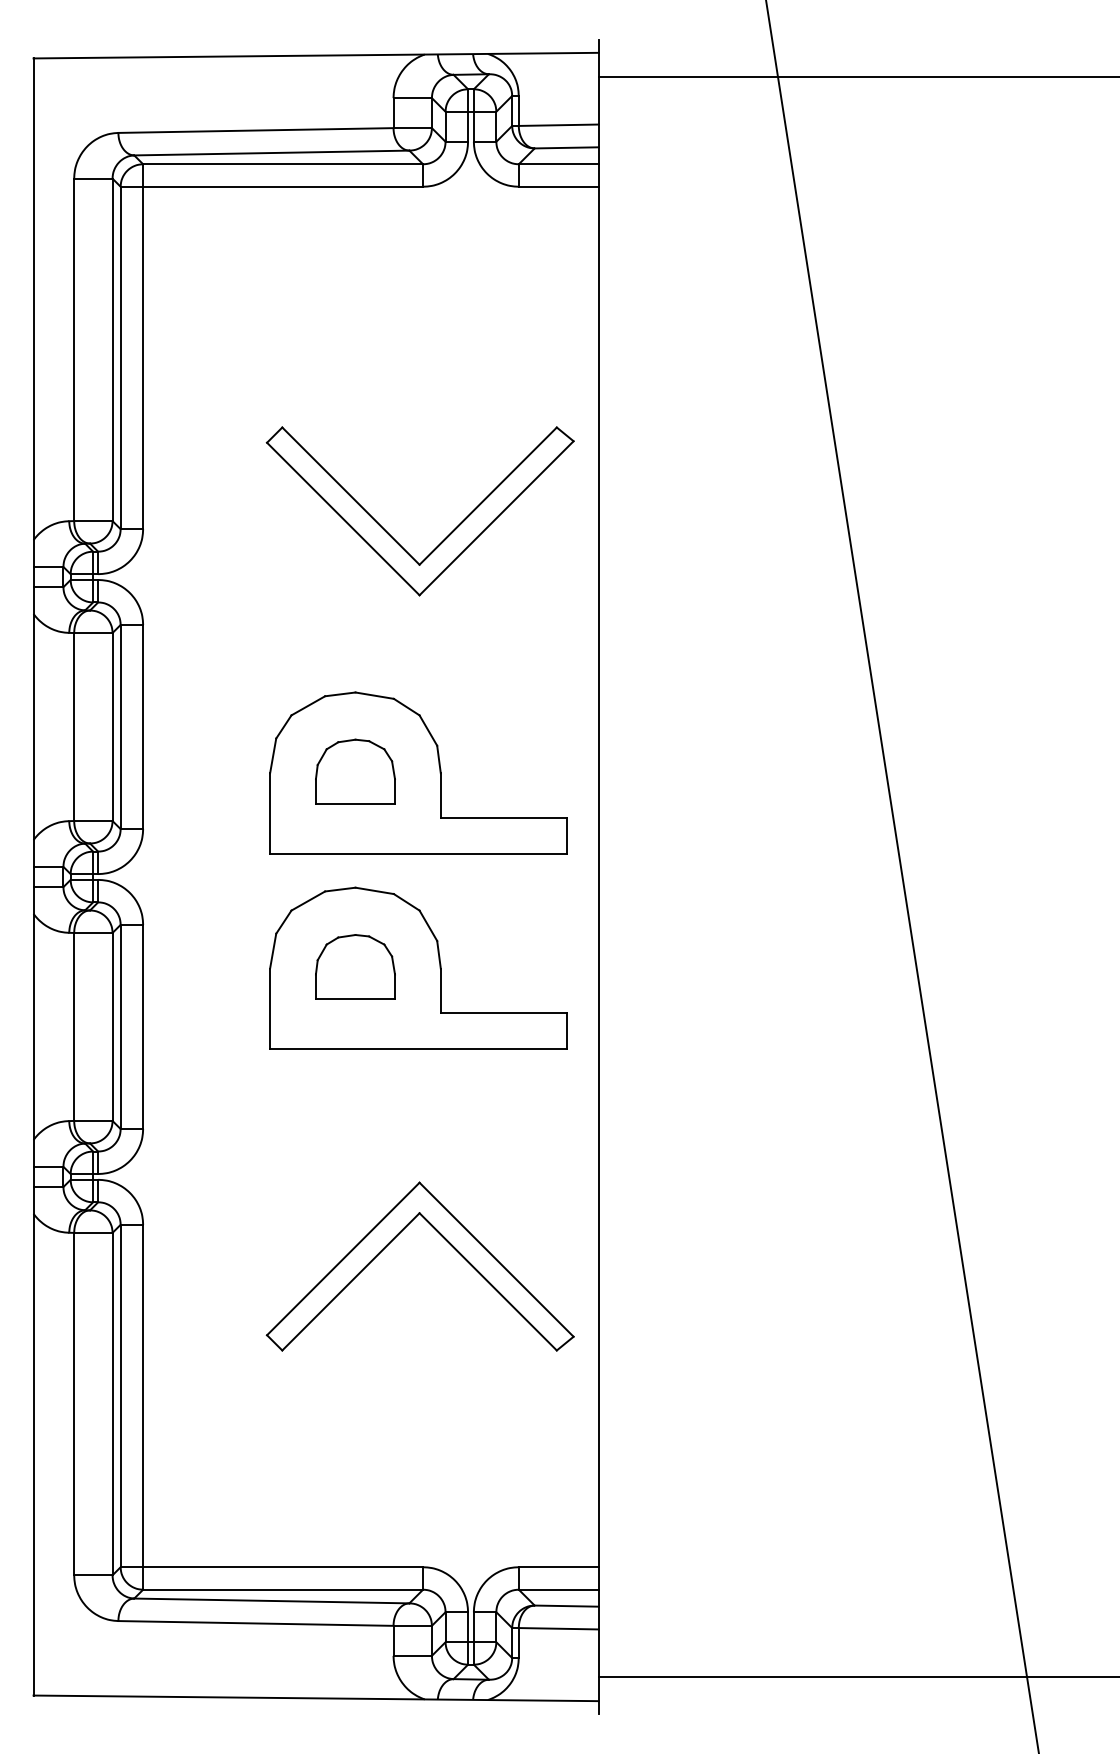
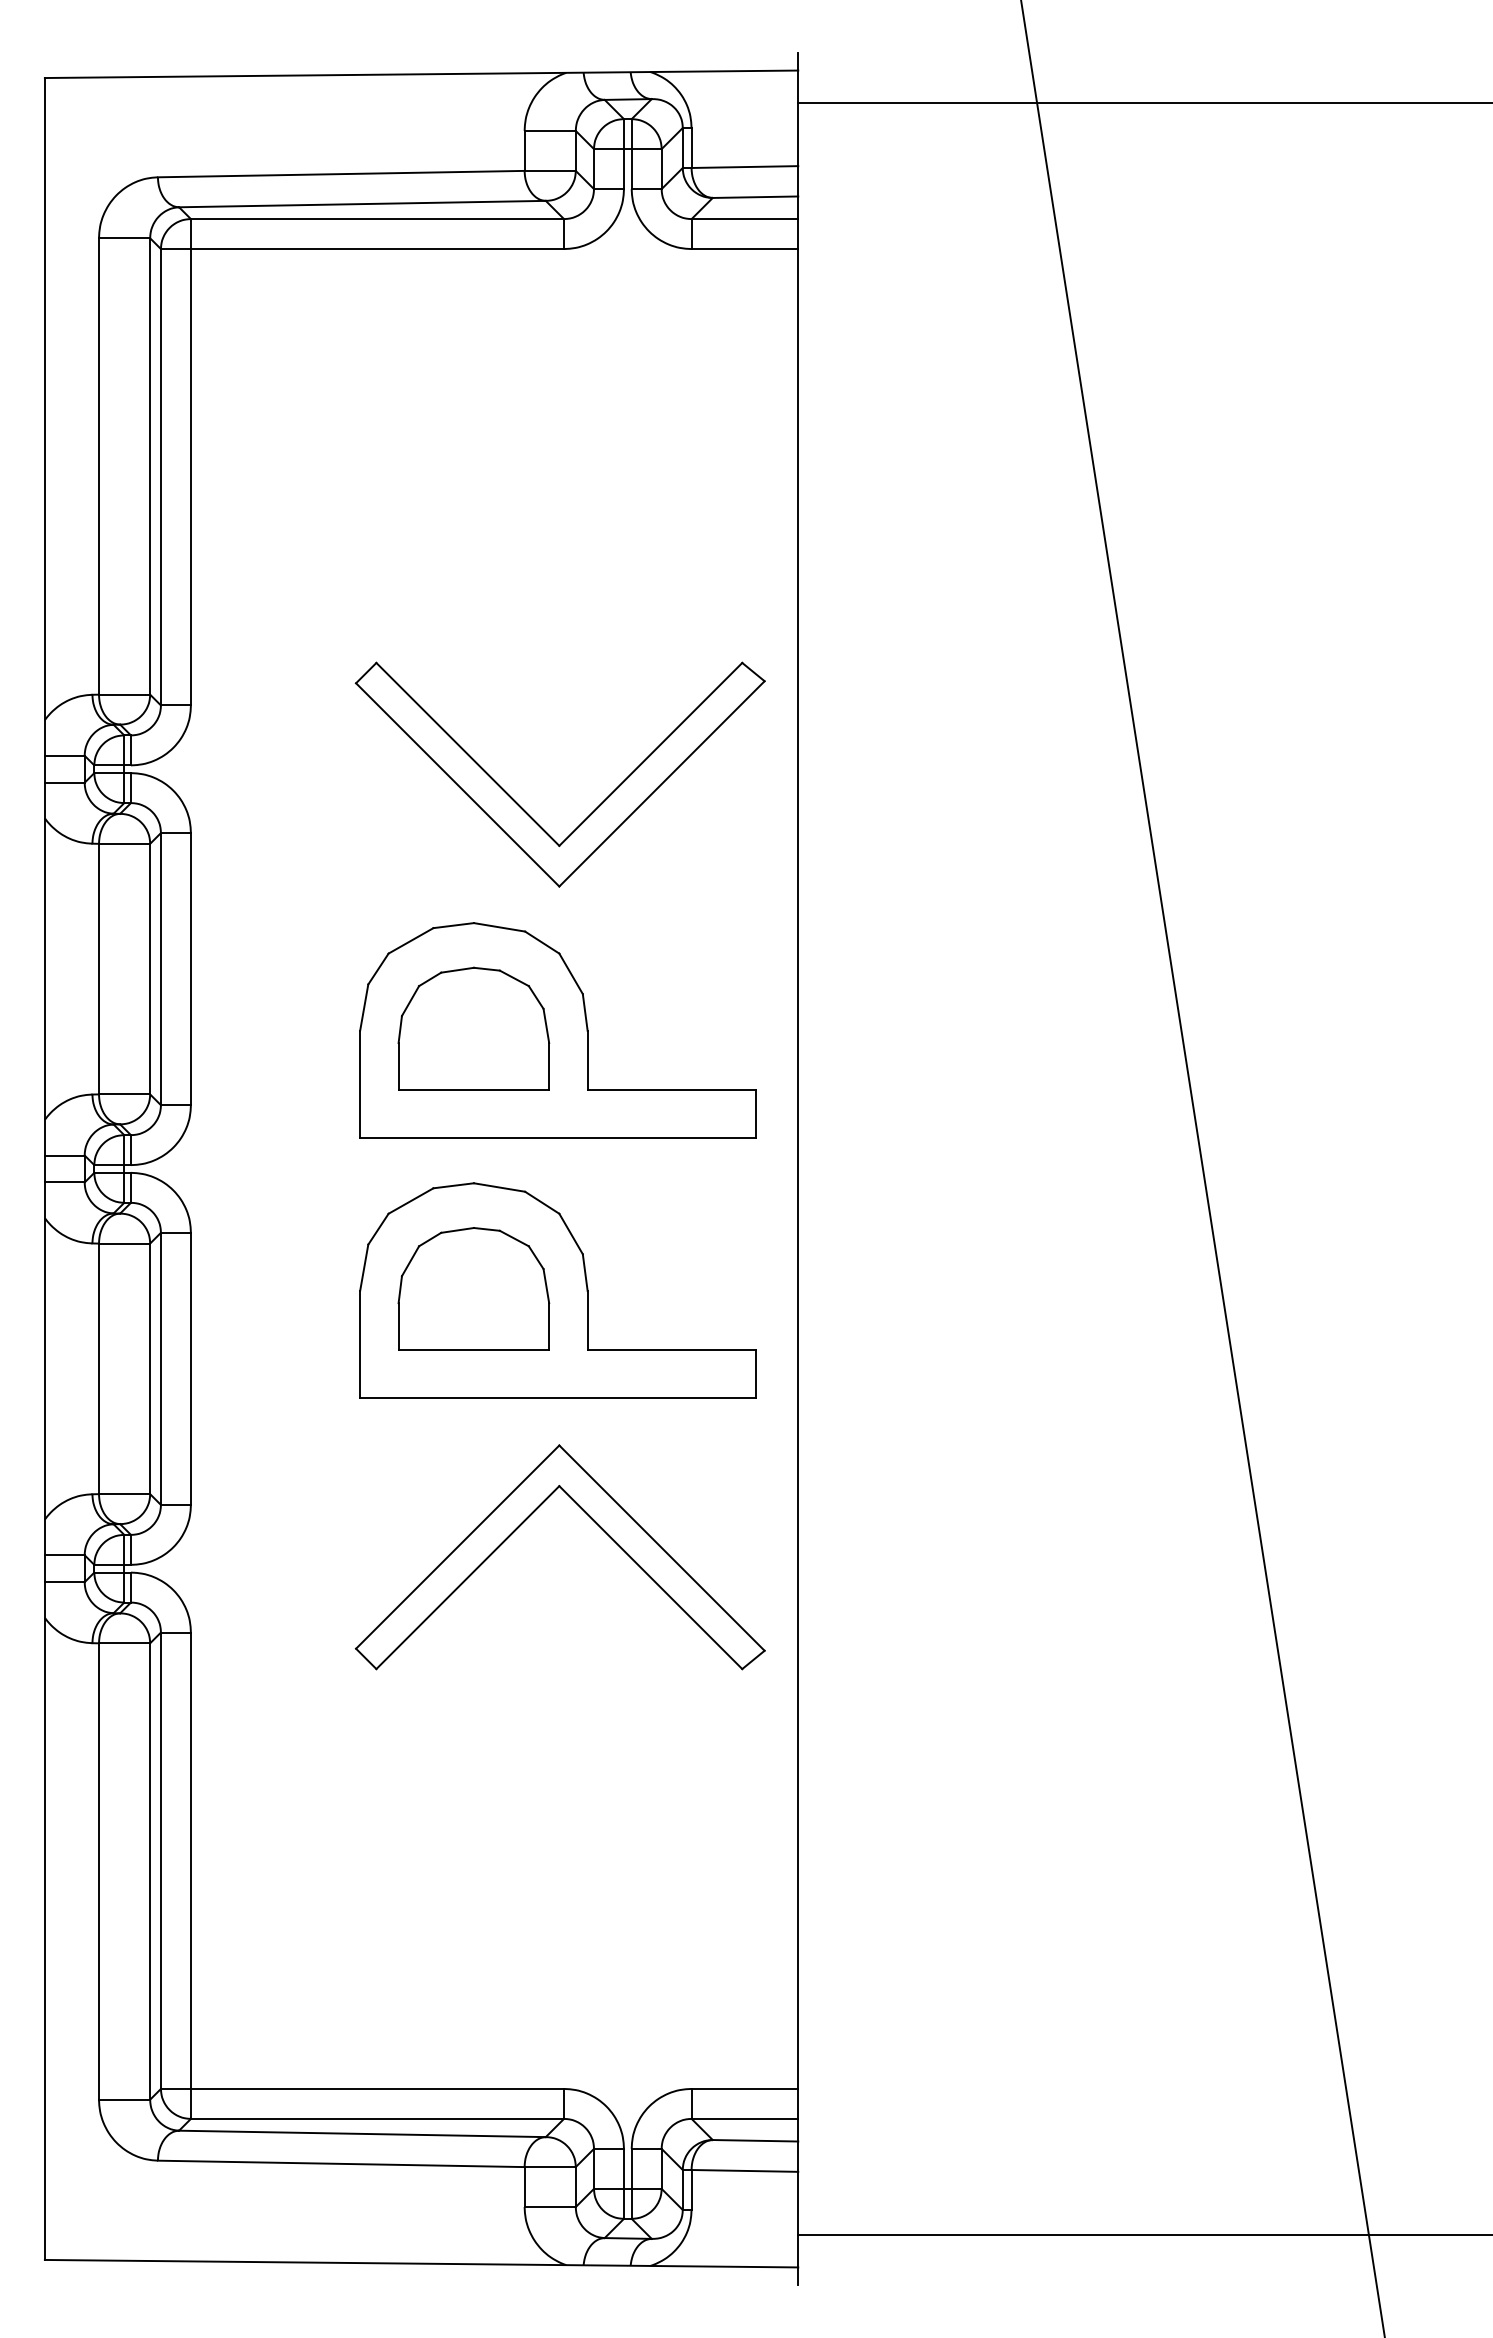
part: (393, 537) -> (524, 809), moved
part: (355, 771) -> (473, 1028), size x1.43
part: (355, 966) -> (473, 1288), size x1.43
part: (393, 1240) -> (524, 1522), moved

